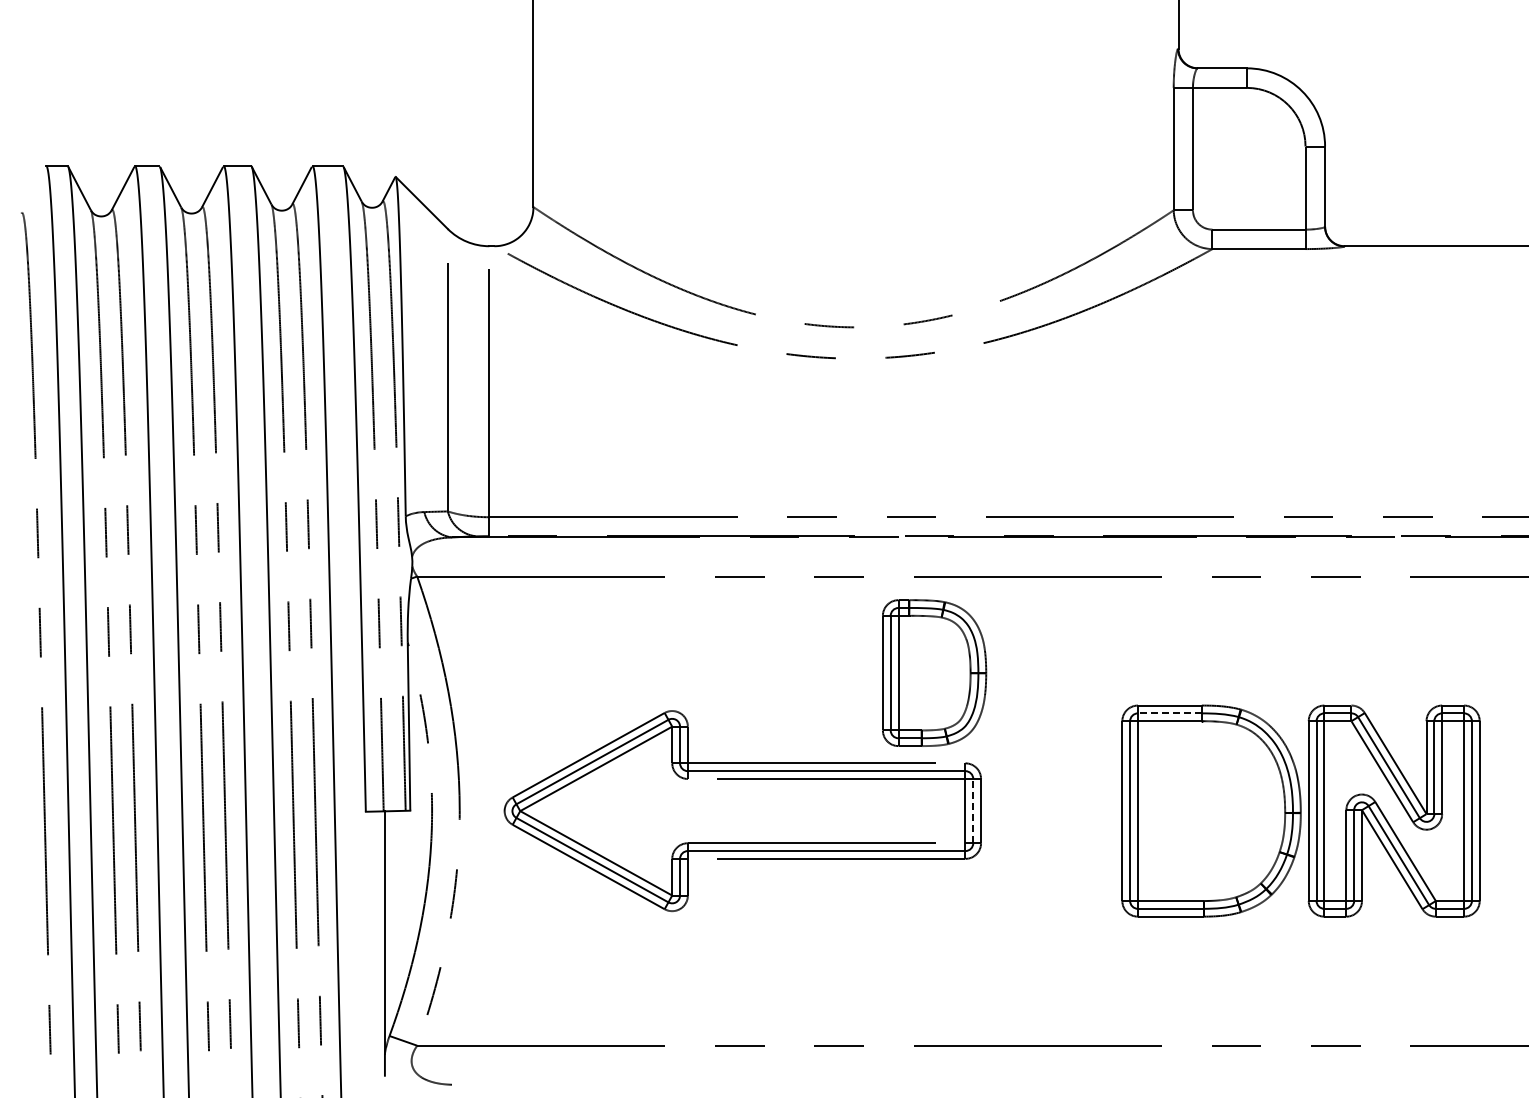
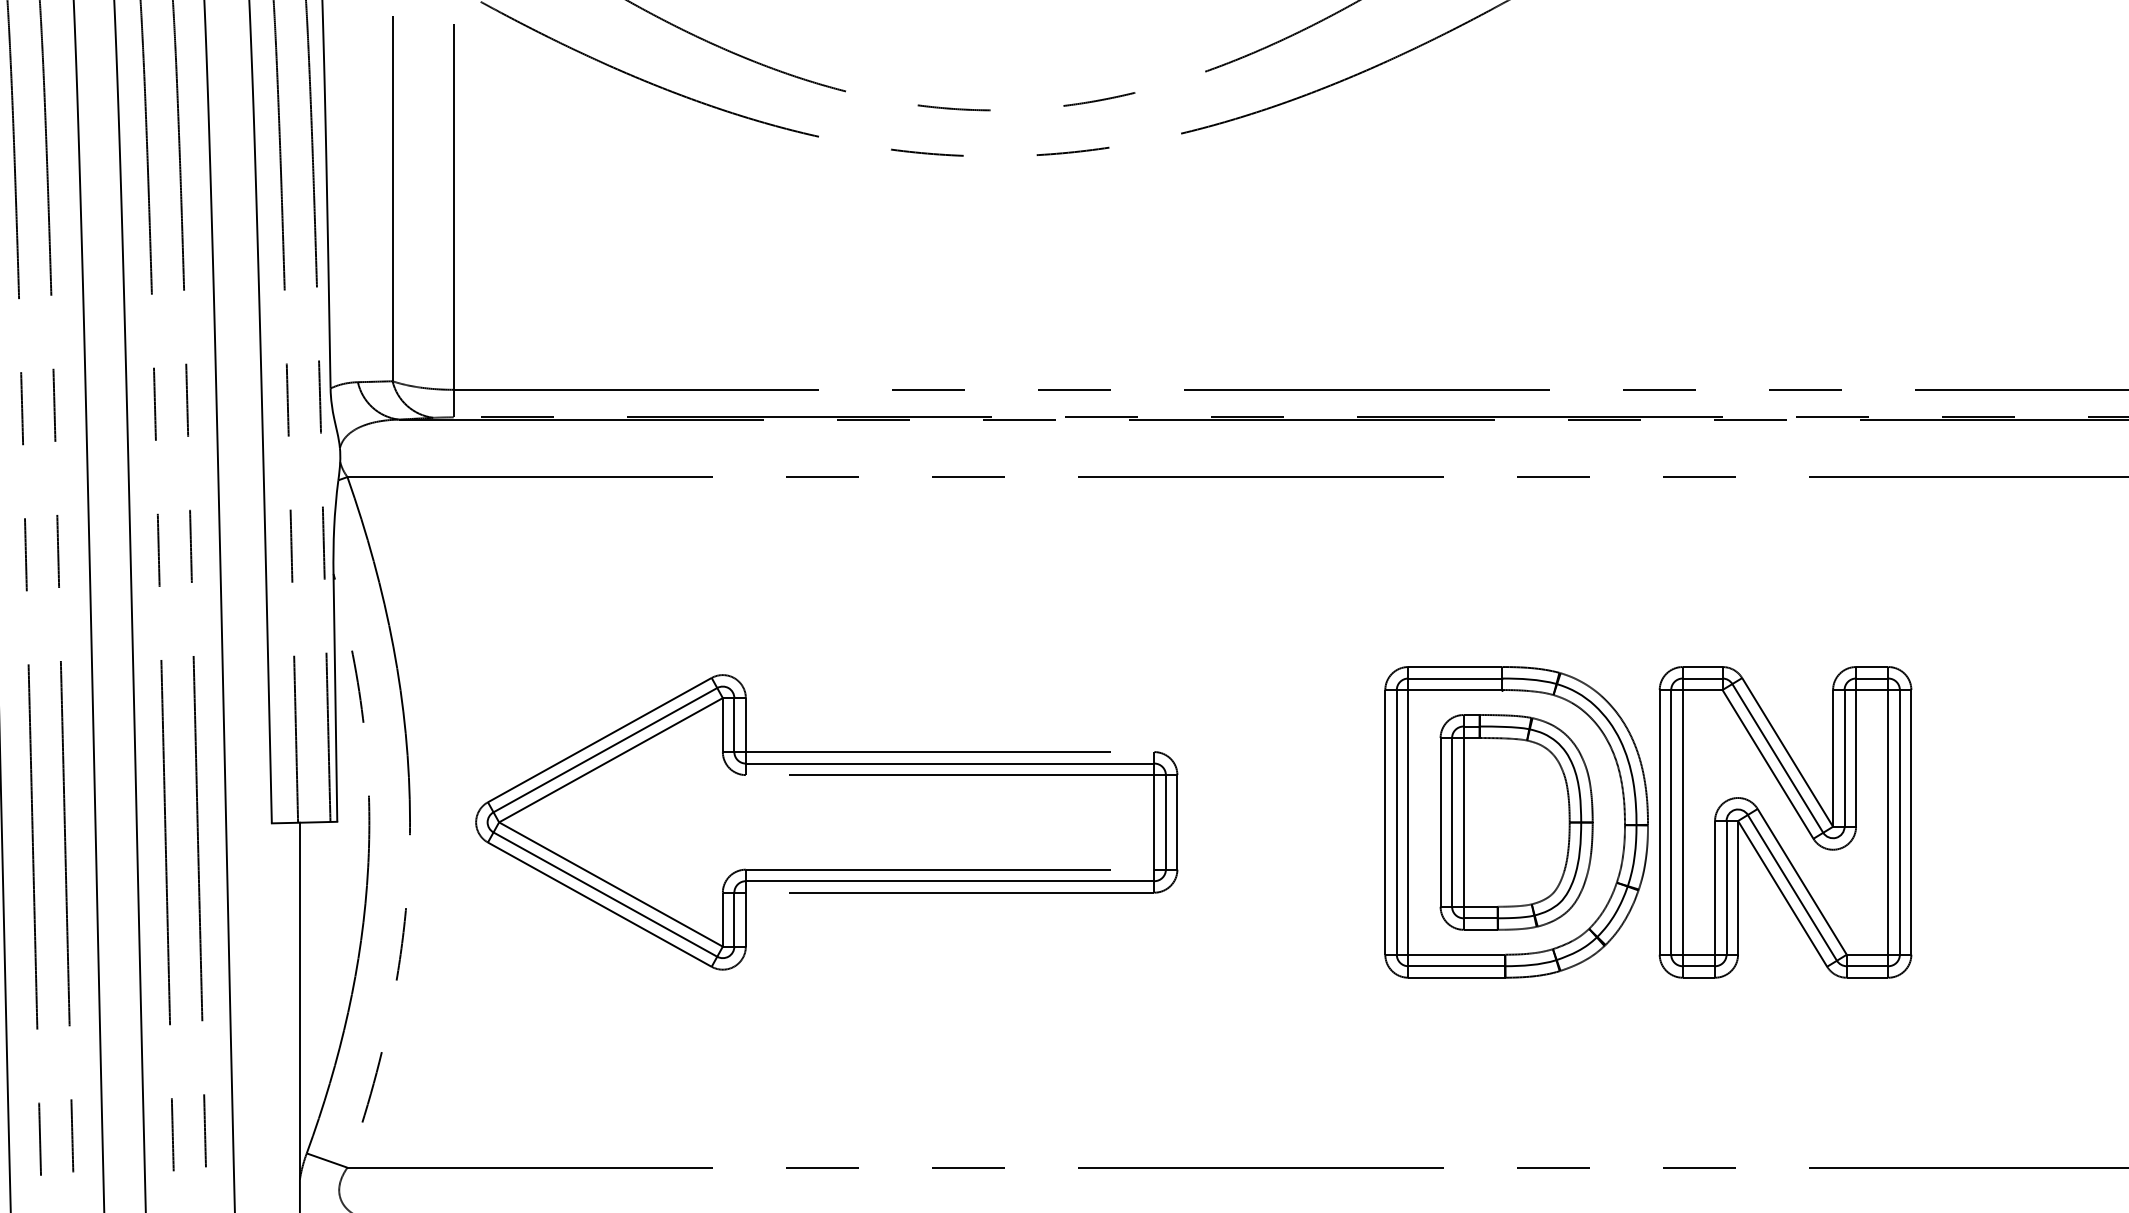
part: (934, 672) -> (1516, 821), moved
line: (1169, 713) -> (1454, 678), dashed -> solid
line: (973, 810) -> (1166, 821), dashed -> solid

